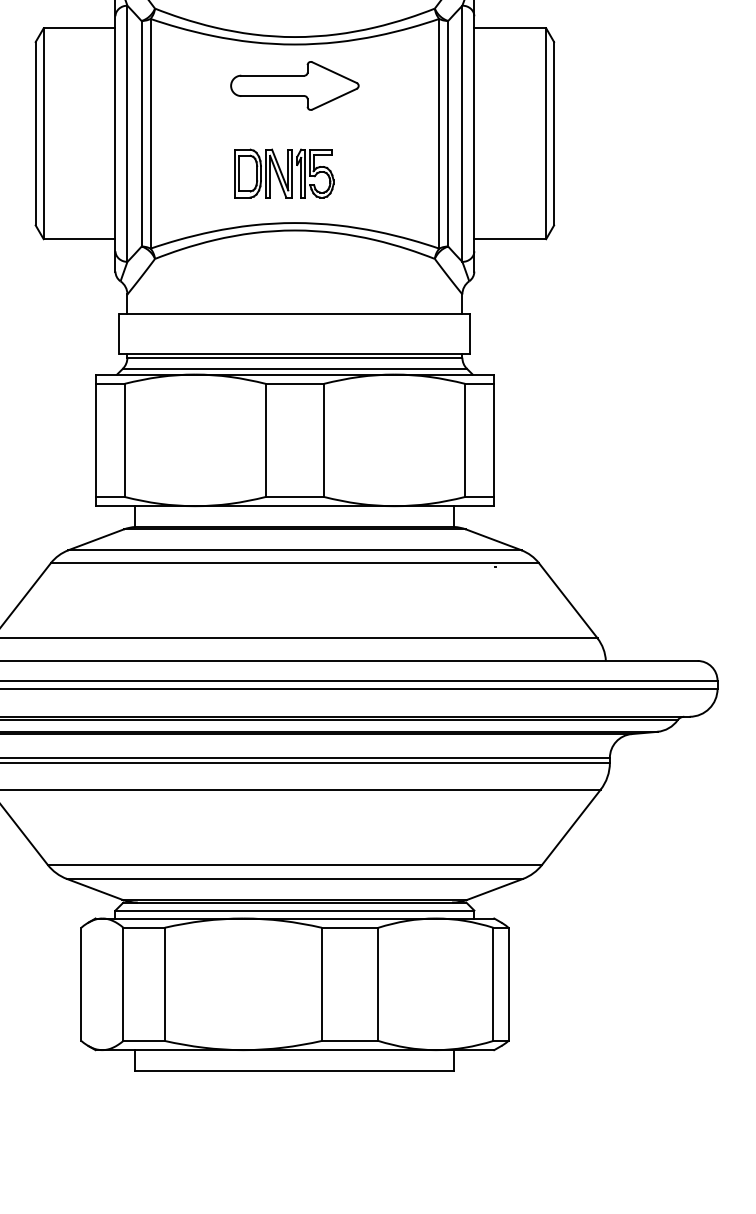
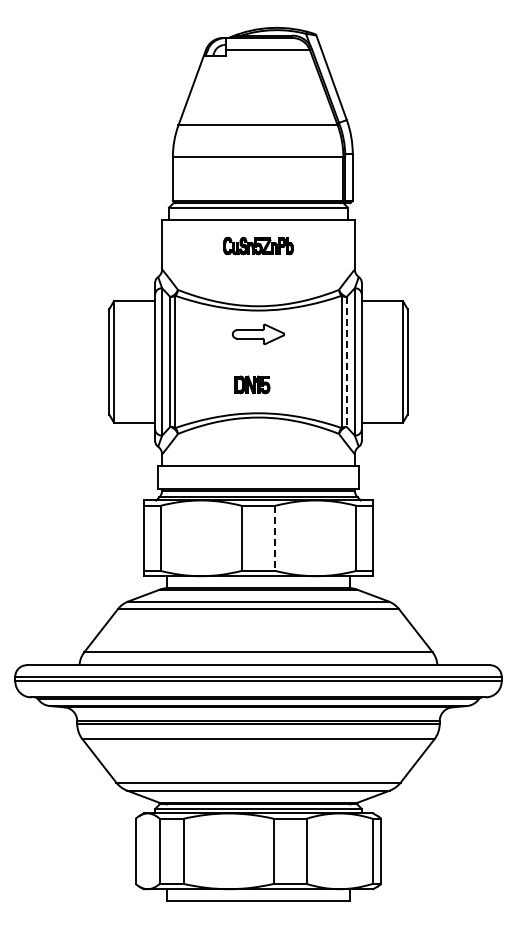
part: (294, 86) -> (258, 334), size x0.7
line: (447, 133) -> (346, 361), solid -> dashed
part: (284, 173) -> (252, 384), size x0.6
line: (324, 440) -> (275, 538), solid -> dashed

